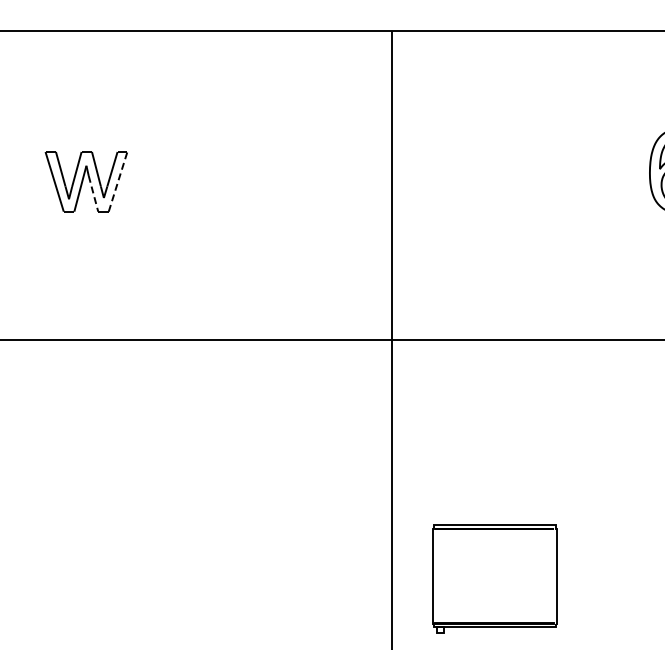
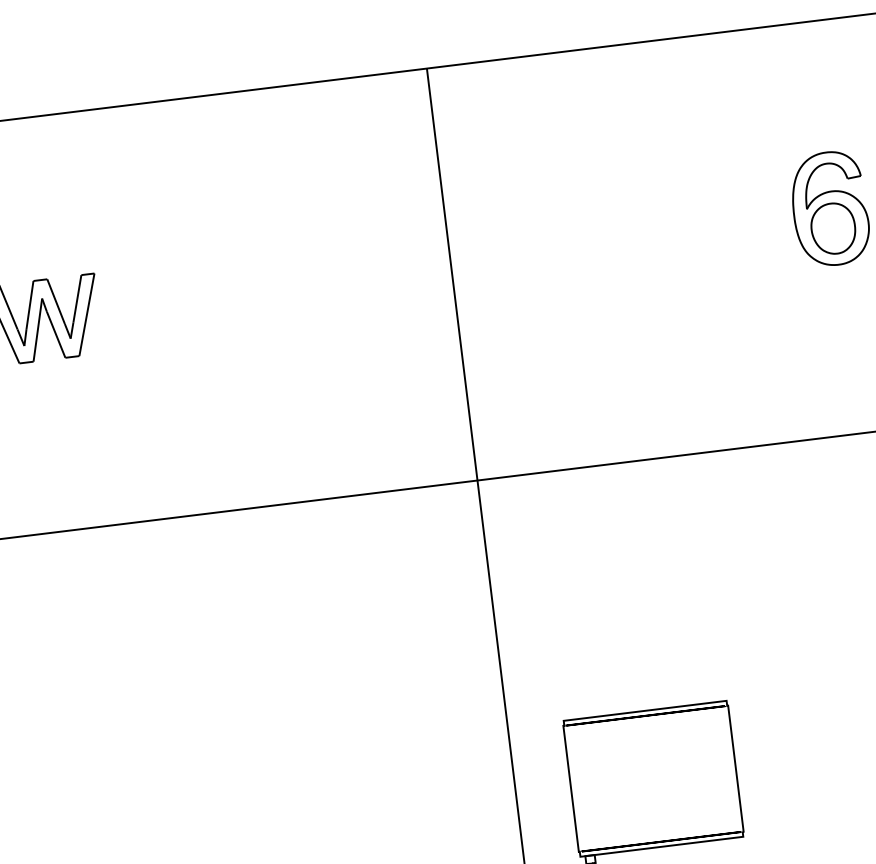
line: (118, 181) -> (87, 314), dashed -> solid
line: (93, 194) -> (56, 335), dashed -> solid

